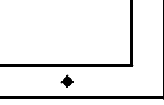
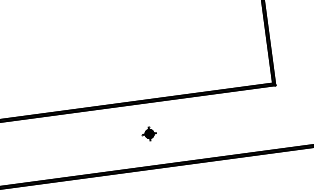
part: (66, 80) -> (147, 132), size x0.6

